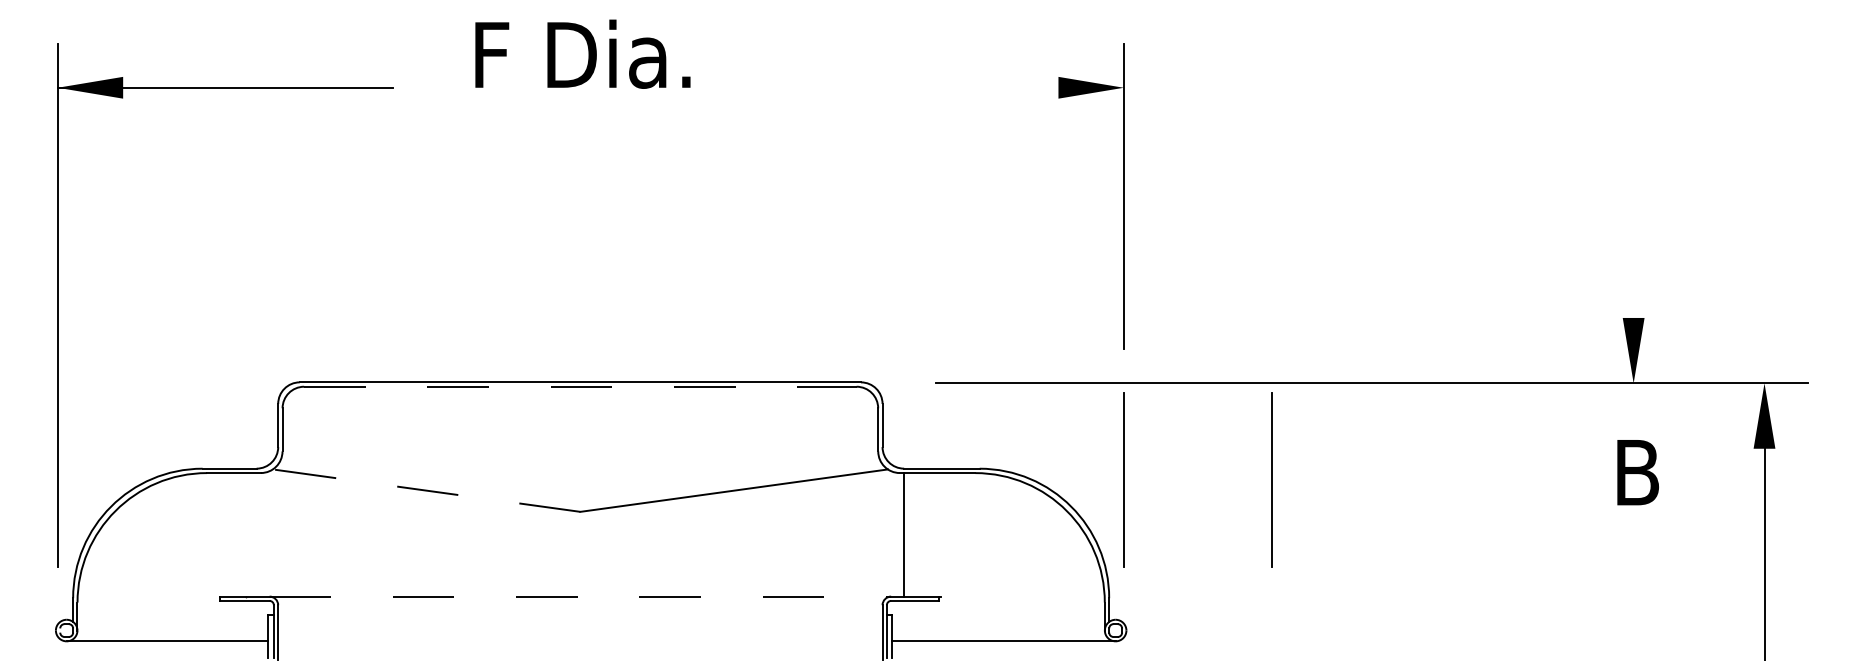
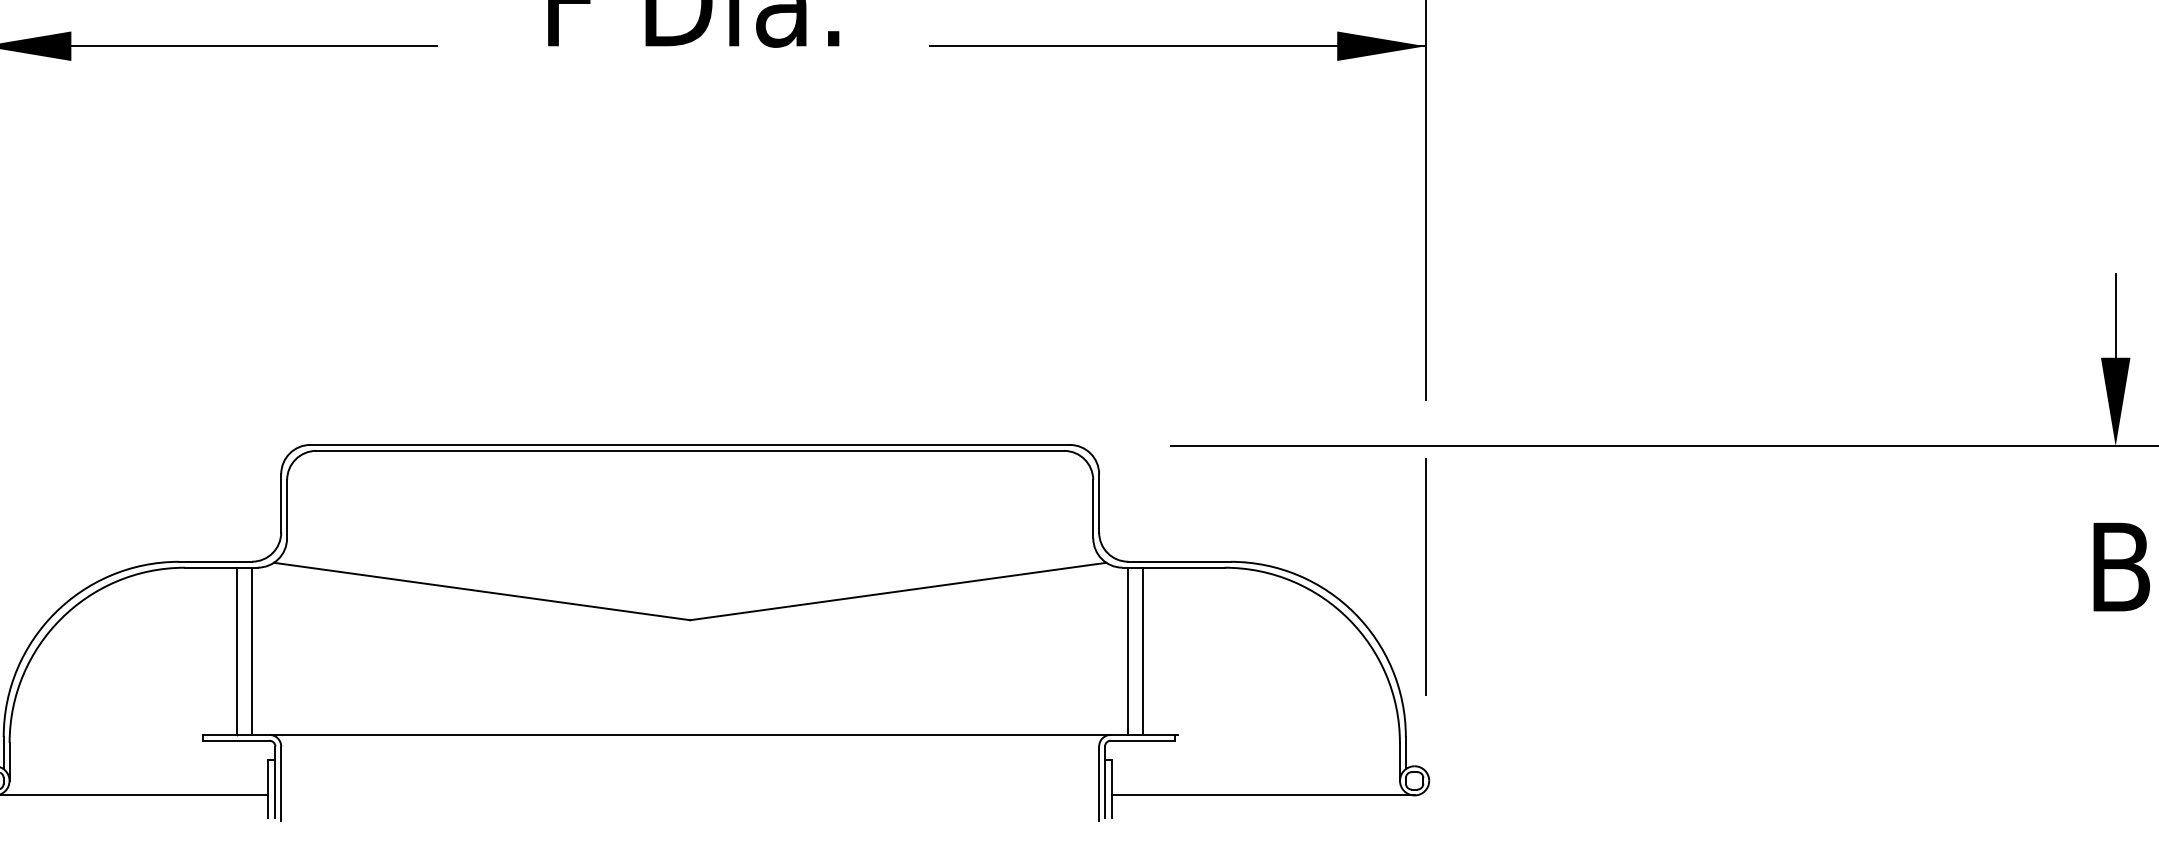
line: (940, 87) -> (1177, 45), added
line: (1633, 286) -> (2115, 315), added
line: (580, 386) -> (690, 450), dashed -> solid
line: (1271, 479) -> (1625, 576), removed
line: (426, 490) -> (481, 591), dashed -> solid
line: (245, 534) -> (236, 650), added
line: (256, 534) -> (251, 650), added
line: (914, 534) -> (1142, 650), added
line: (580, 596) -> (690, 734), dashed -> solid

